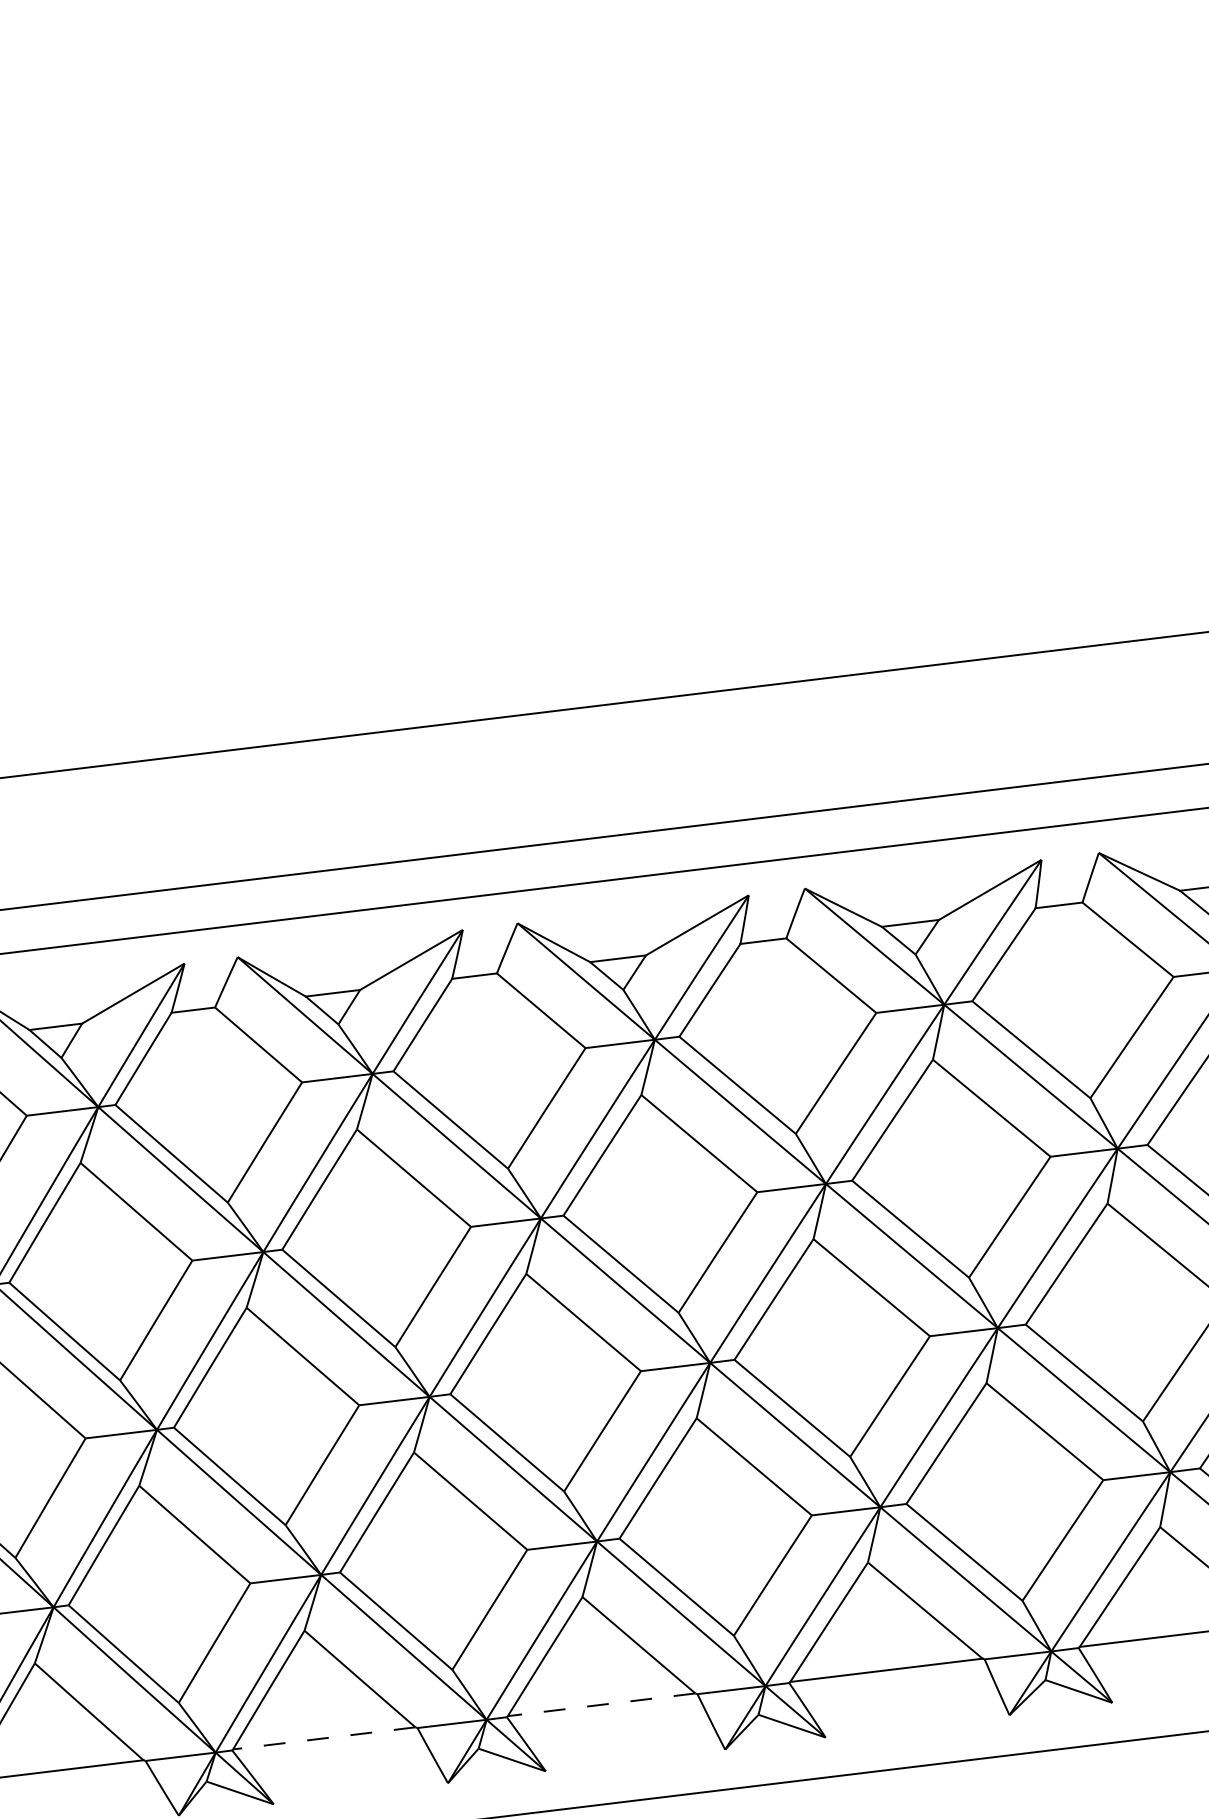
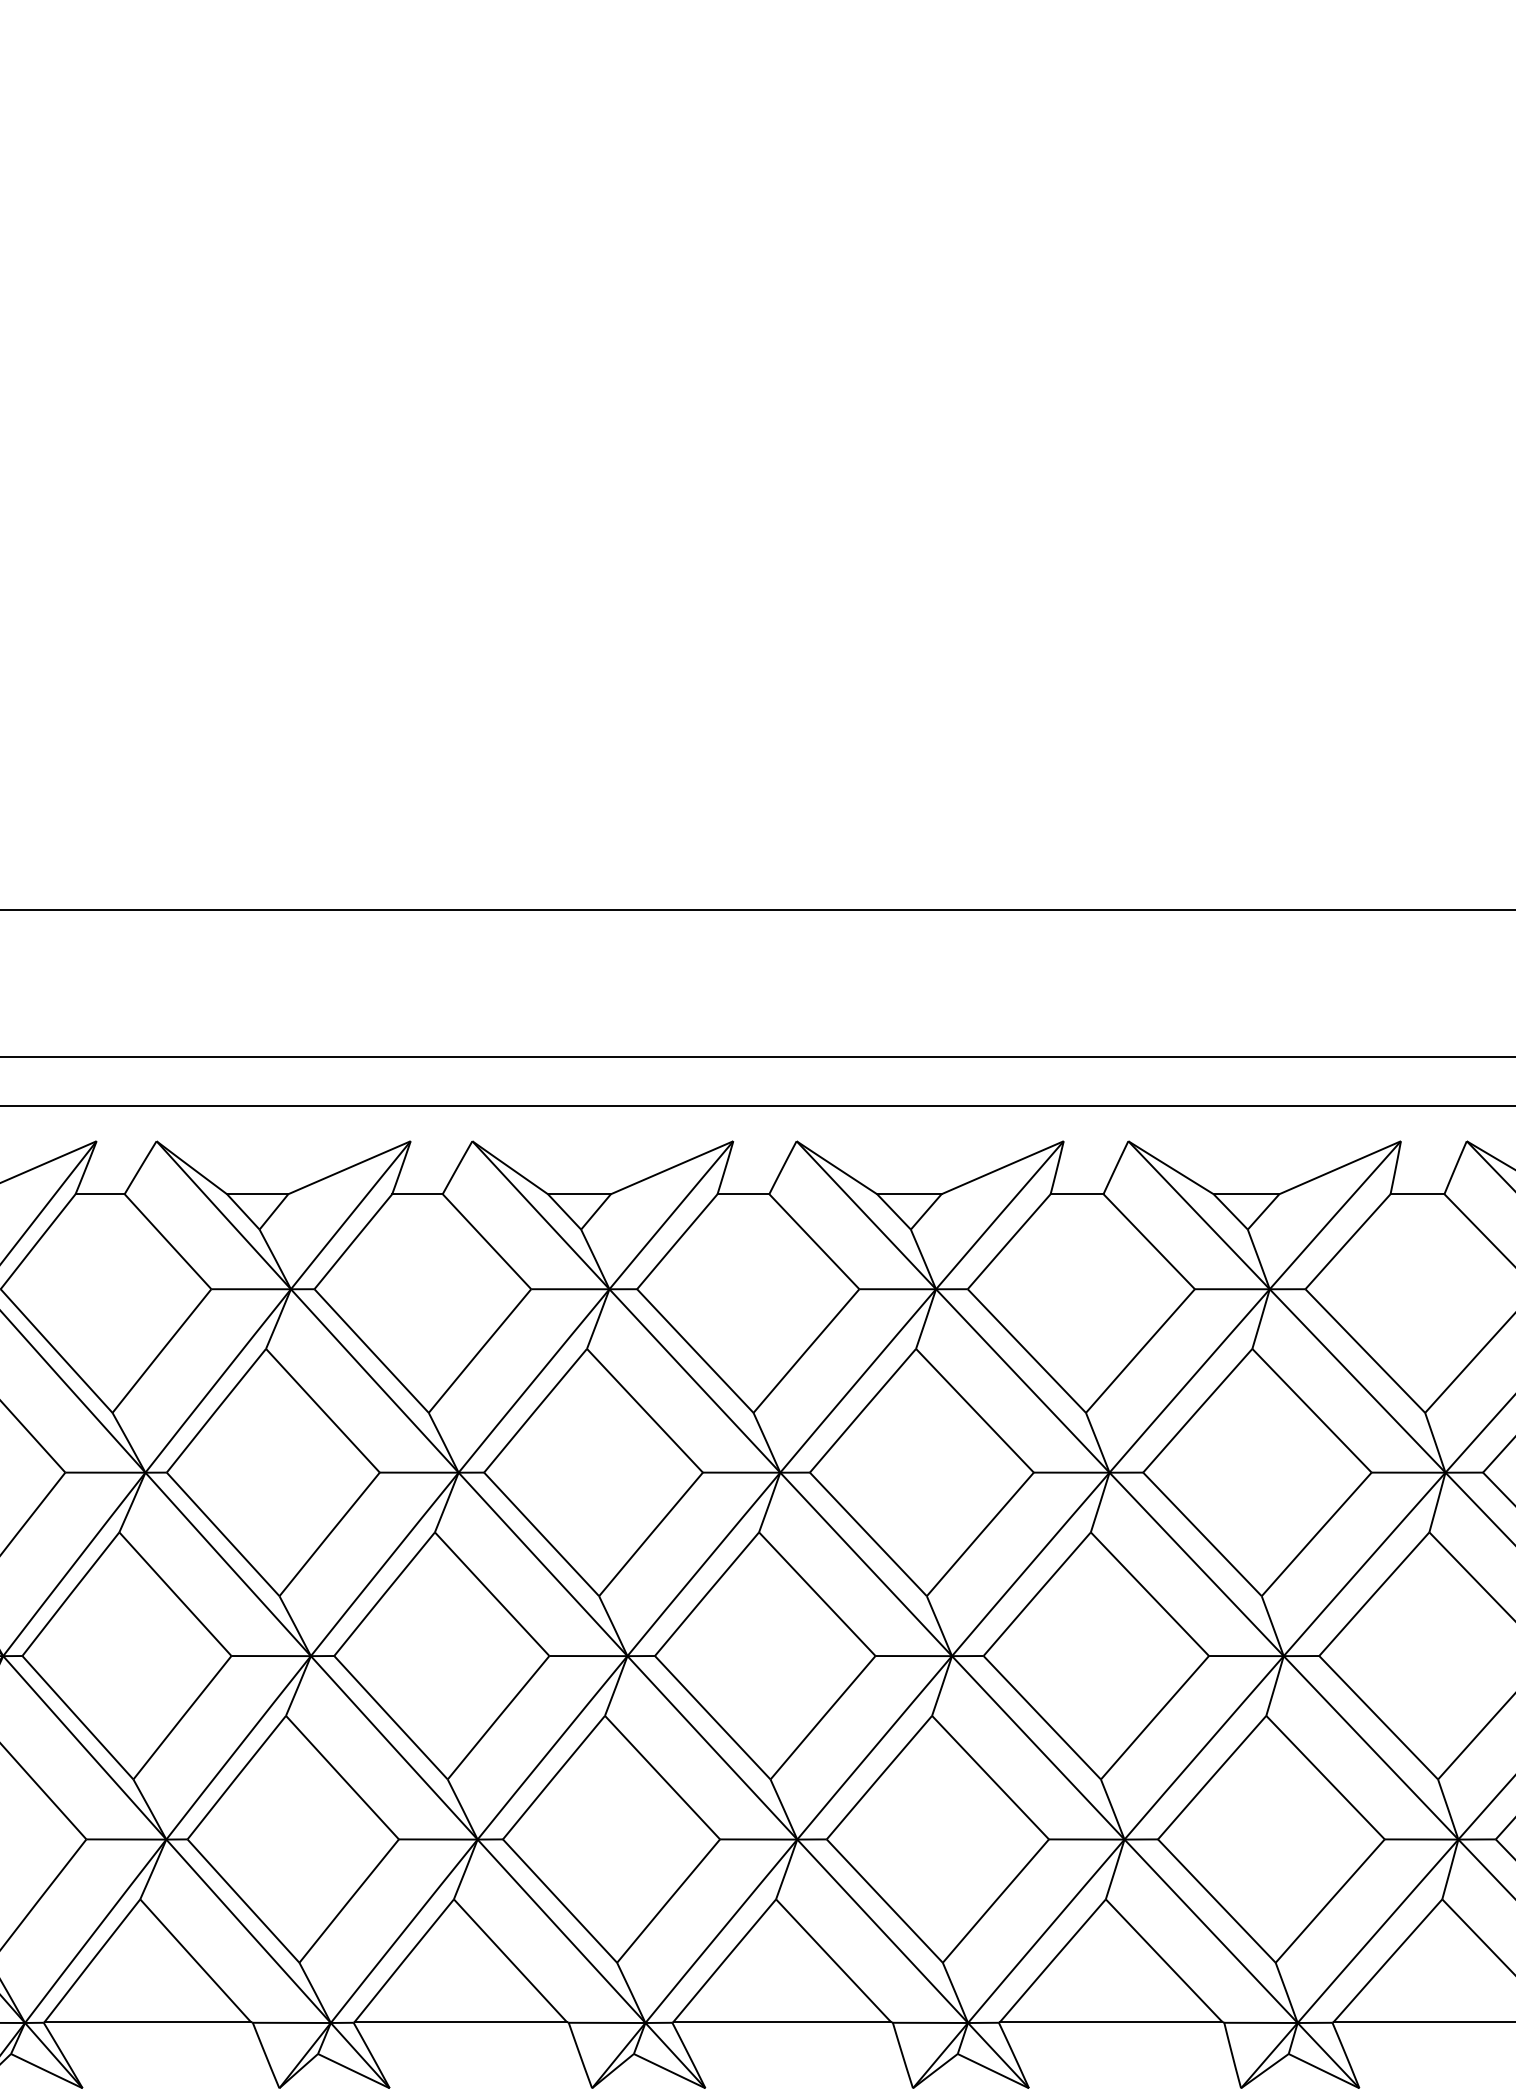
line: (601, 1704) -> (460, 2021), dashed -> solid
line: (324, 1738) -> (147, 2021), dashed -> solid

